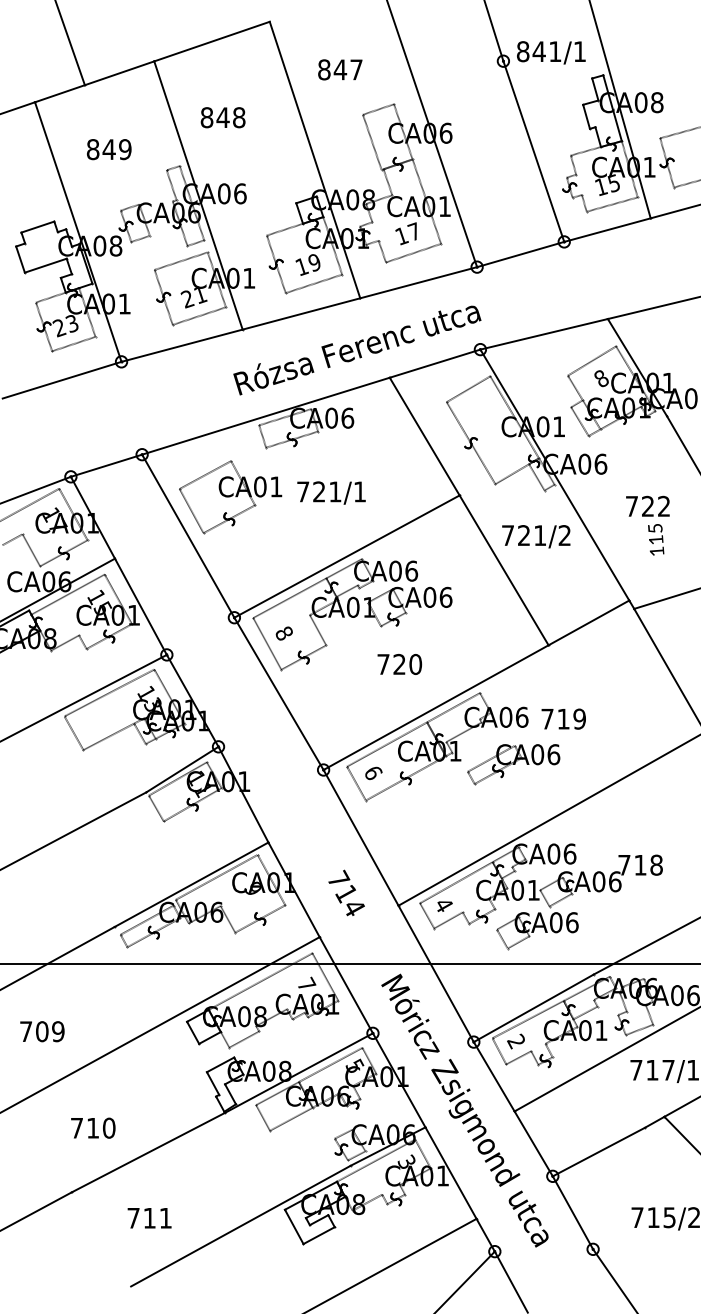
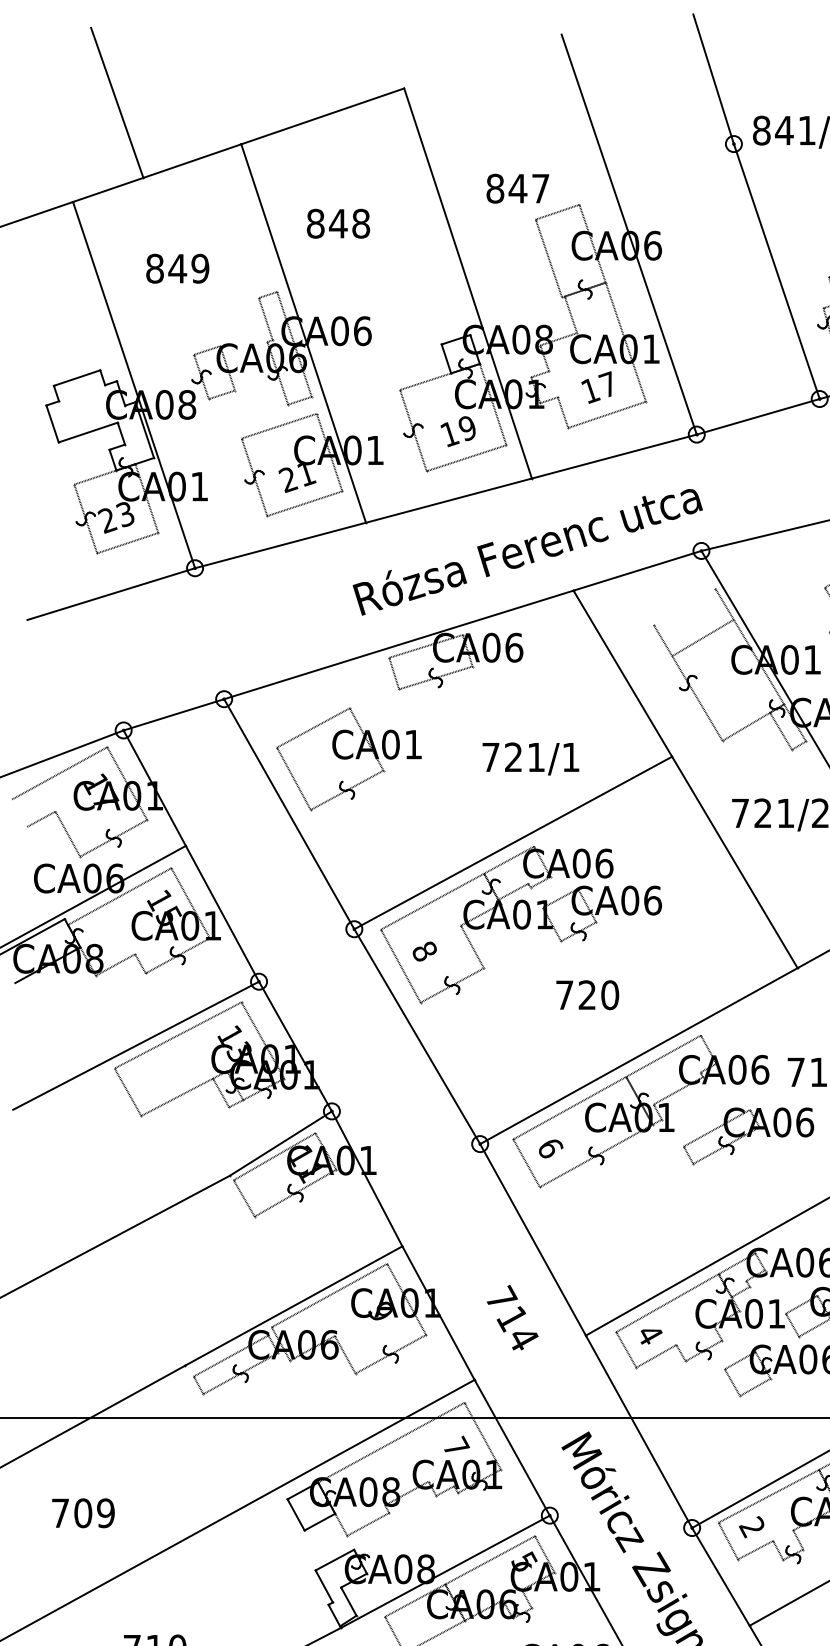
text: (340, 69) -> (518, 188), moved
line: (468, 389) -> (702, 638), moved
text: (331, 492) -> (530, 758), moved

